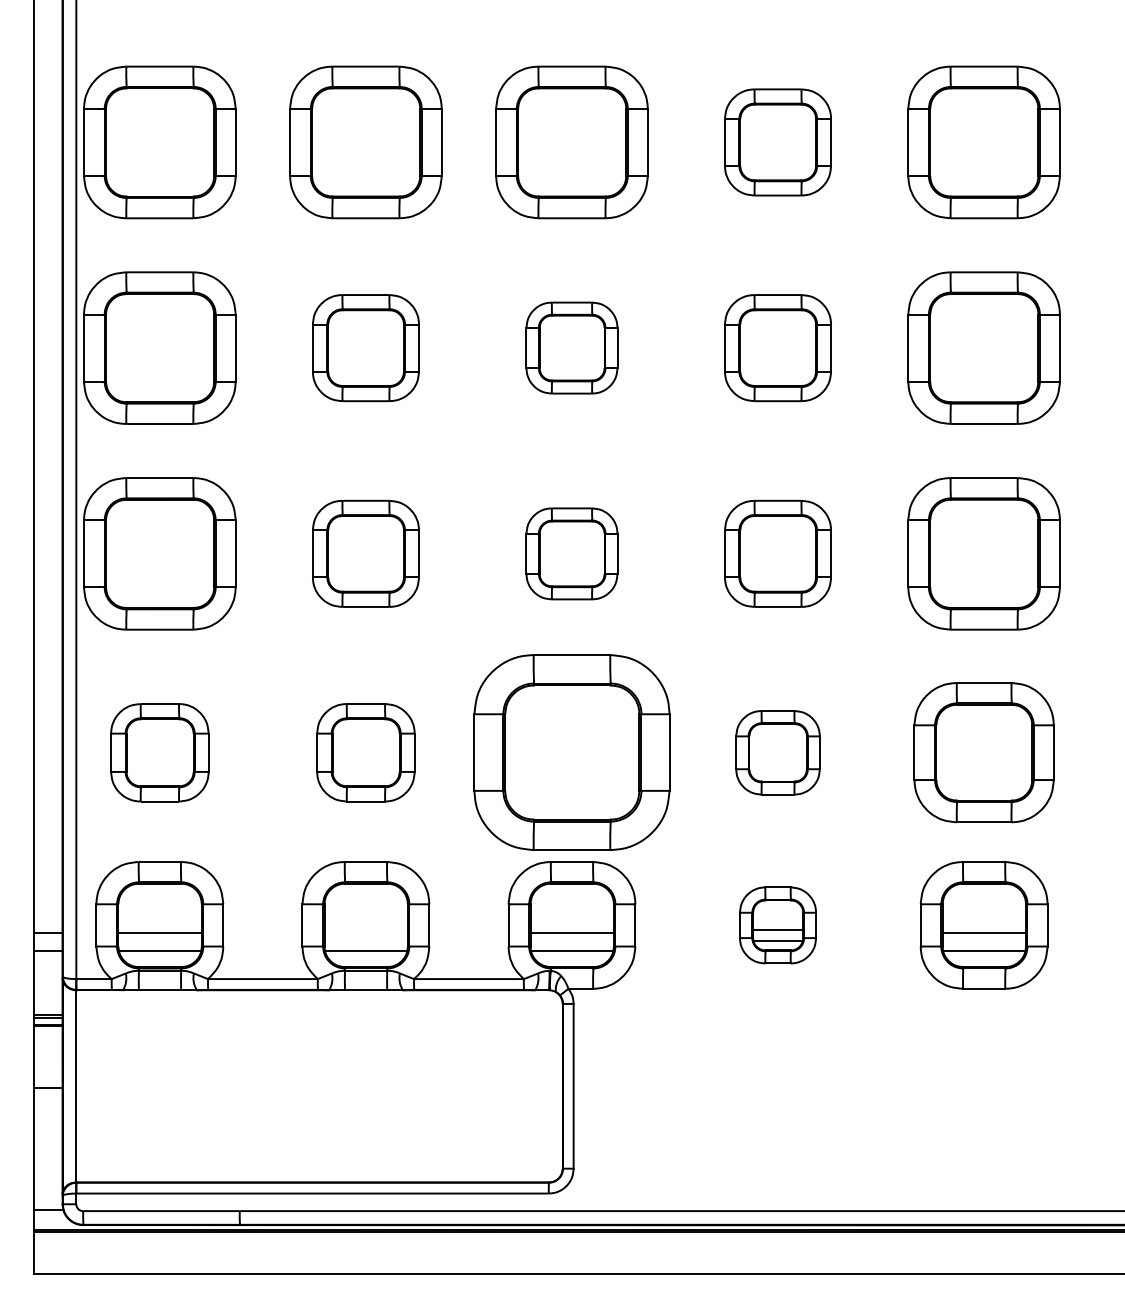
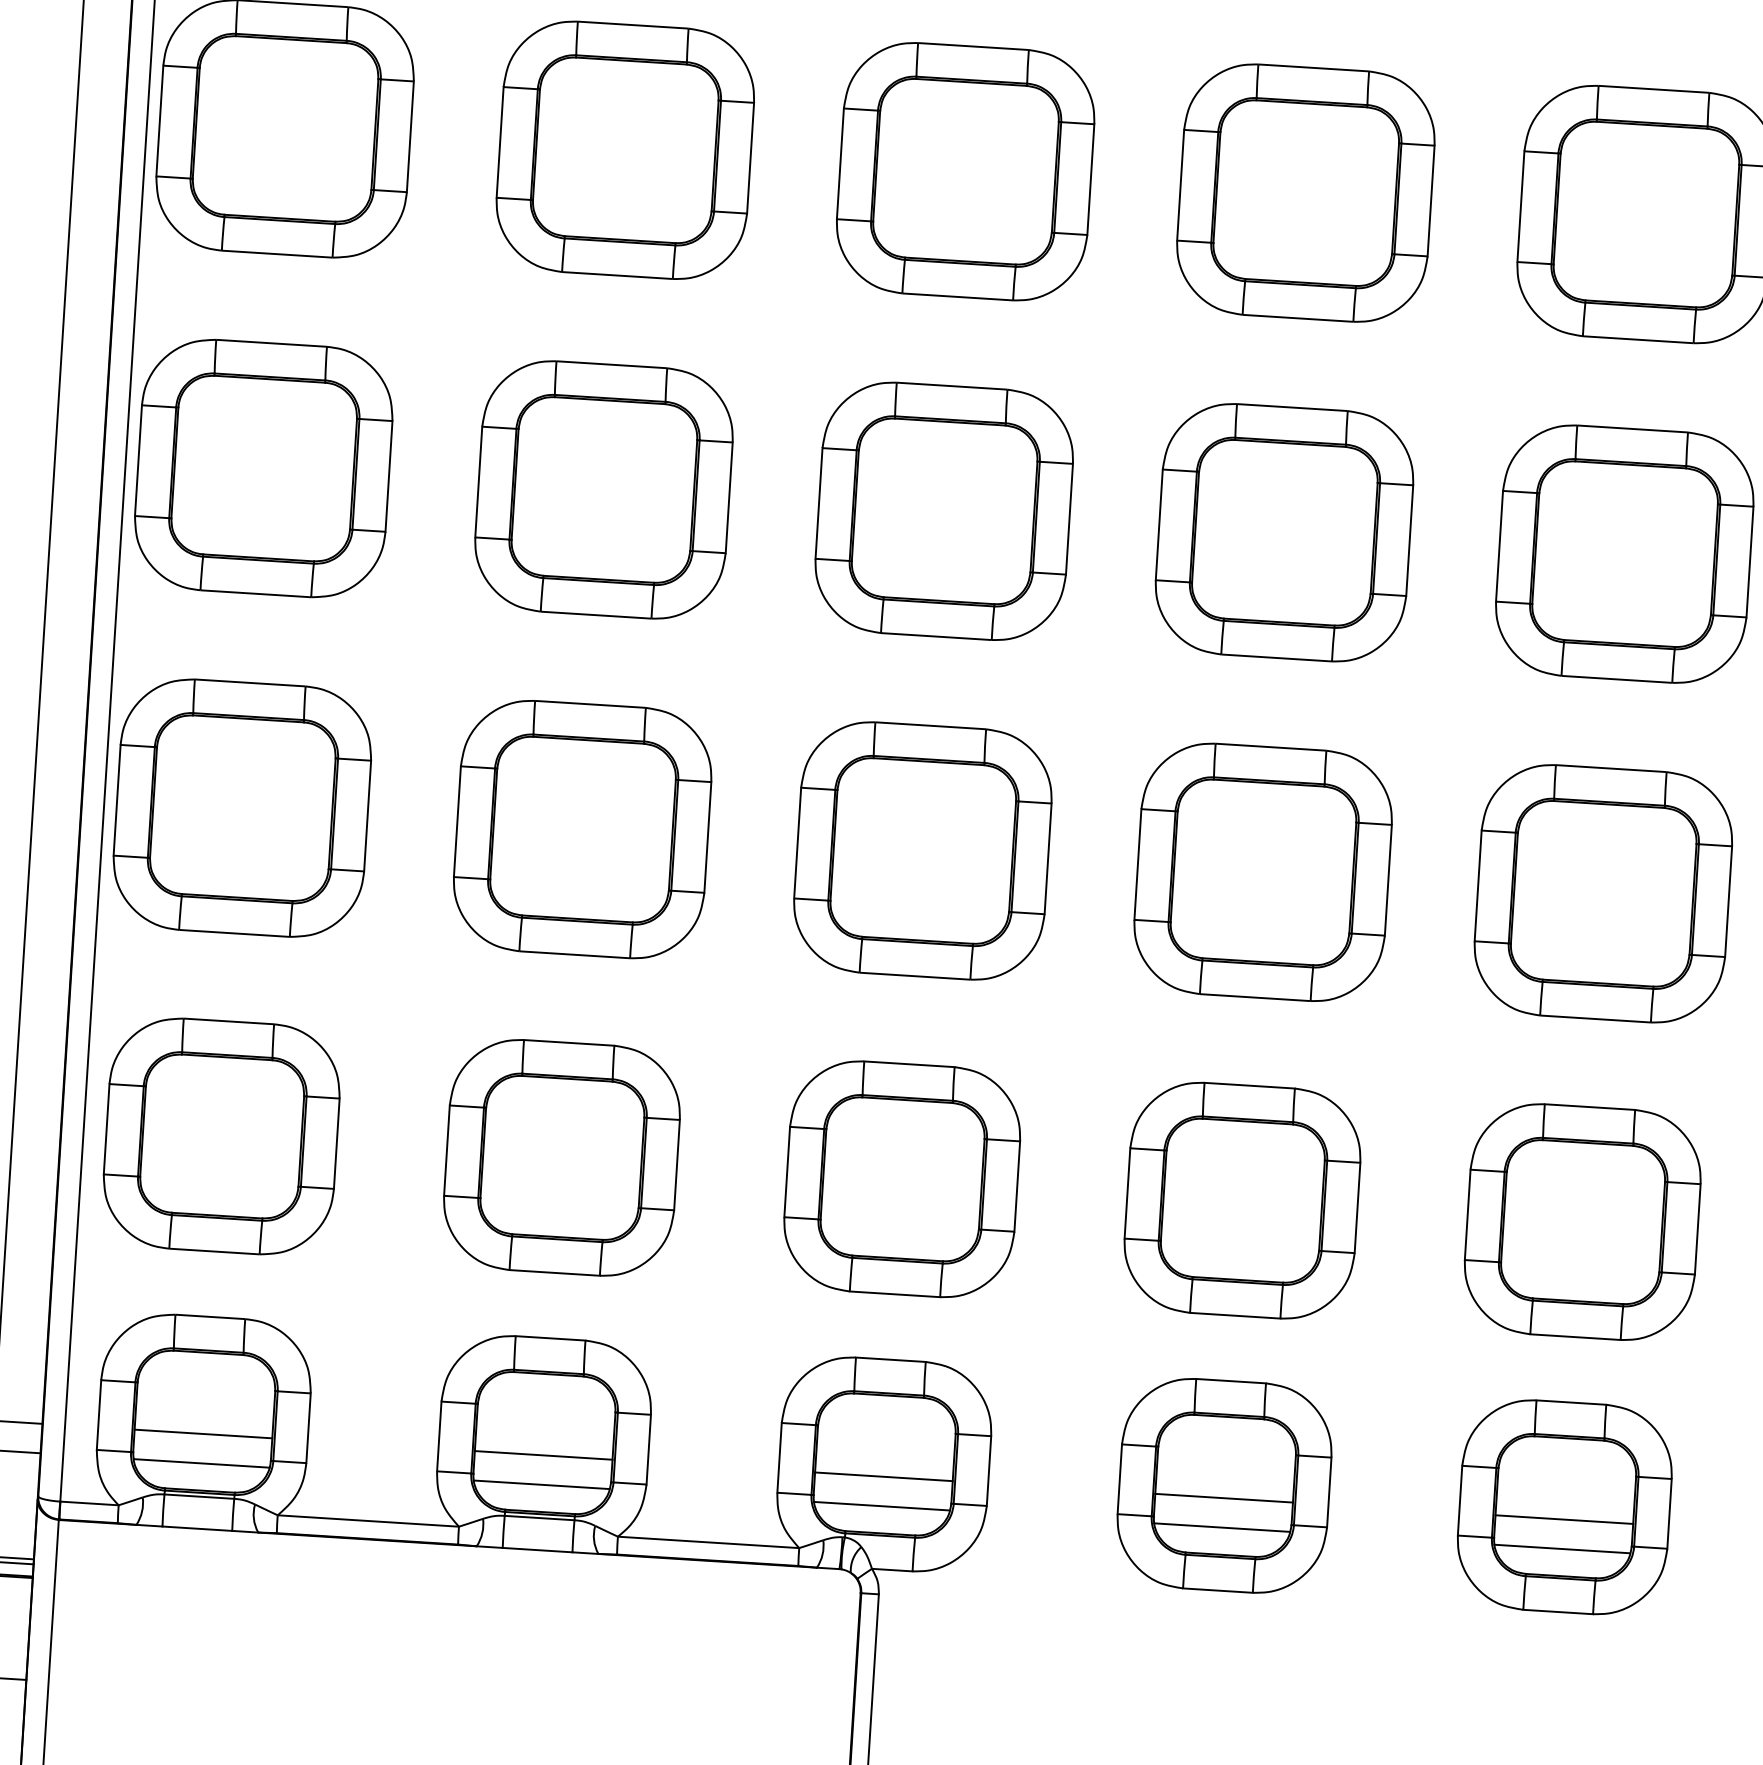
part: (777, 142) -> (1304, 193), size x1.43
part: (365, 347) -> (603, 488), size x1.43
part: (571, 347) -> (943, 510), size x1.67
part: (777, 347) -> (1283, 531), size x1.43
part: (365, 553) -> (581, 828), size x1.43
part: (571, 553) -> (922, 850), size x1.67
part: (777, 553) -> (1262, 871), size x1.43
part: (159, 752) -> (221, 1136), size x1.43
part: (365, 752) -> (561, 1157), size x1.43
part: (571, 752) -> (901, 1178), size x0.71
part: (777, 752) -> (1241, 1200), size x1.67
part: (777, 925) -> (1223, 1485), size x1.67
line: (365, 932) -> (542, 1454), added

